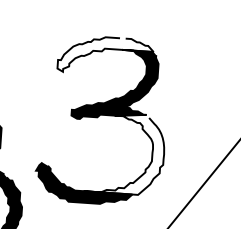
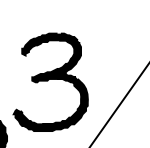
fill: (105, 55) -> (49, 44), added
fill: (124, 153) -> (64, 100), added

